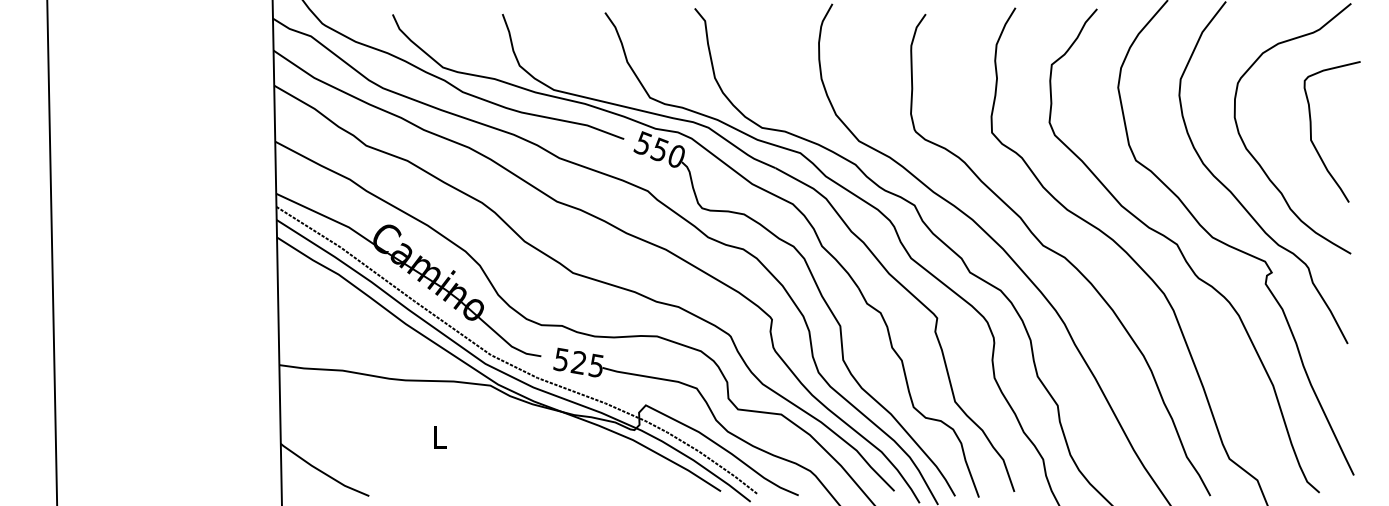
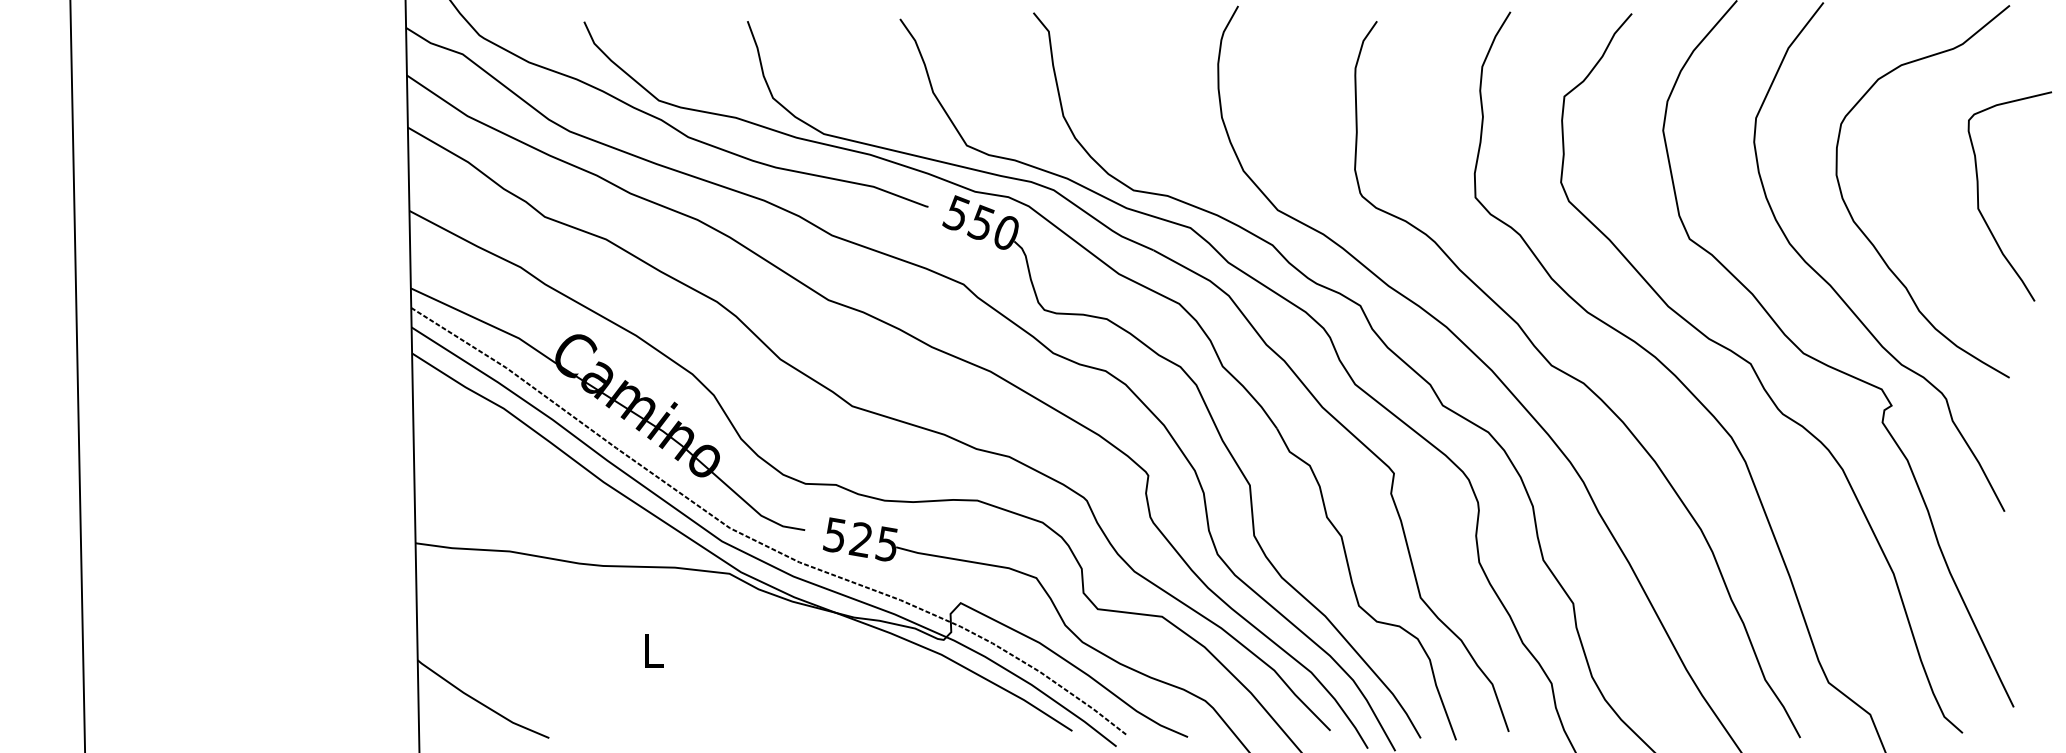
curve: (1311, 131) -> (1978, 195), moved

